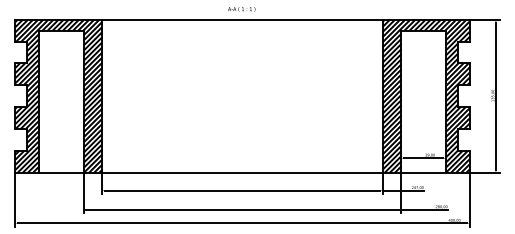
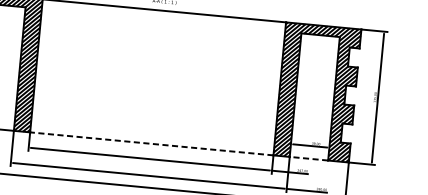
line: (242, 172) -> (151, 143), solid -> dashed
line: (423, 172) -> (308, 158), solid -> dashed

